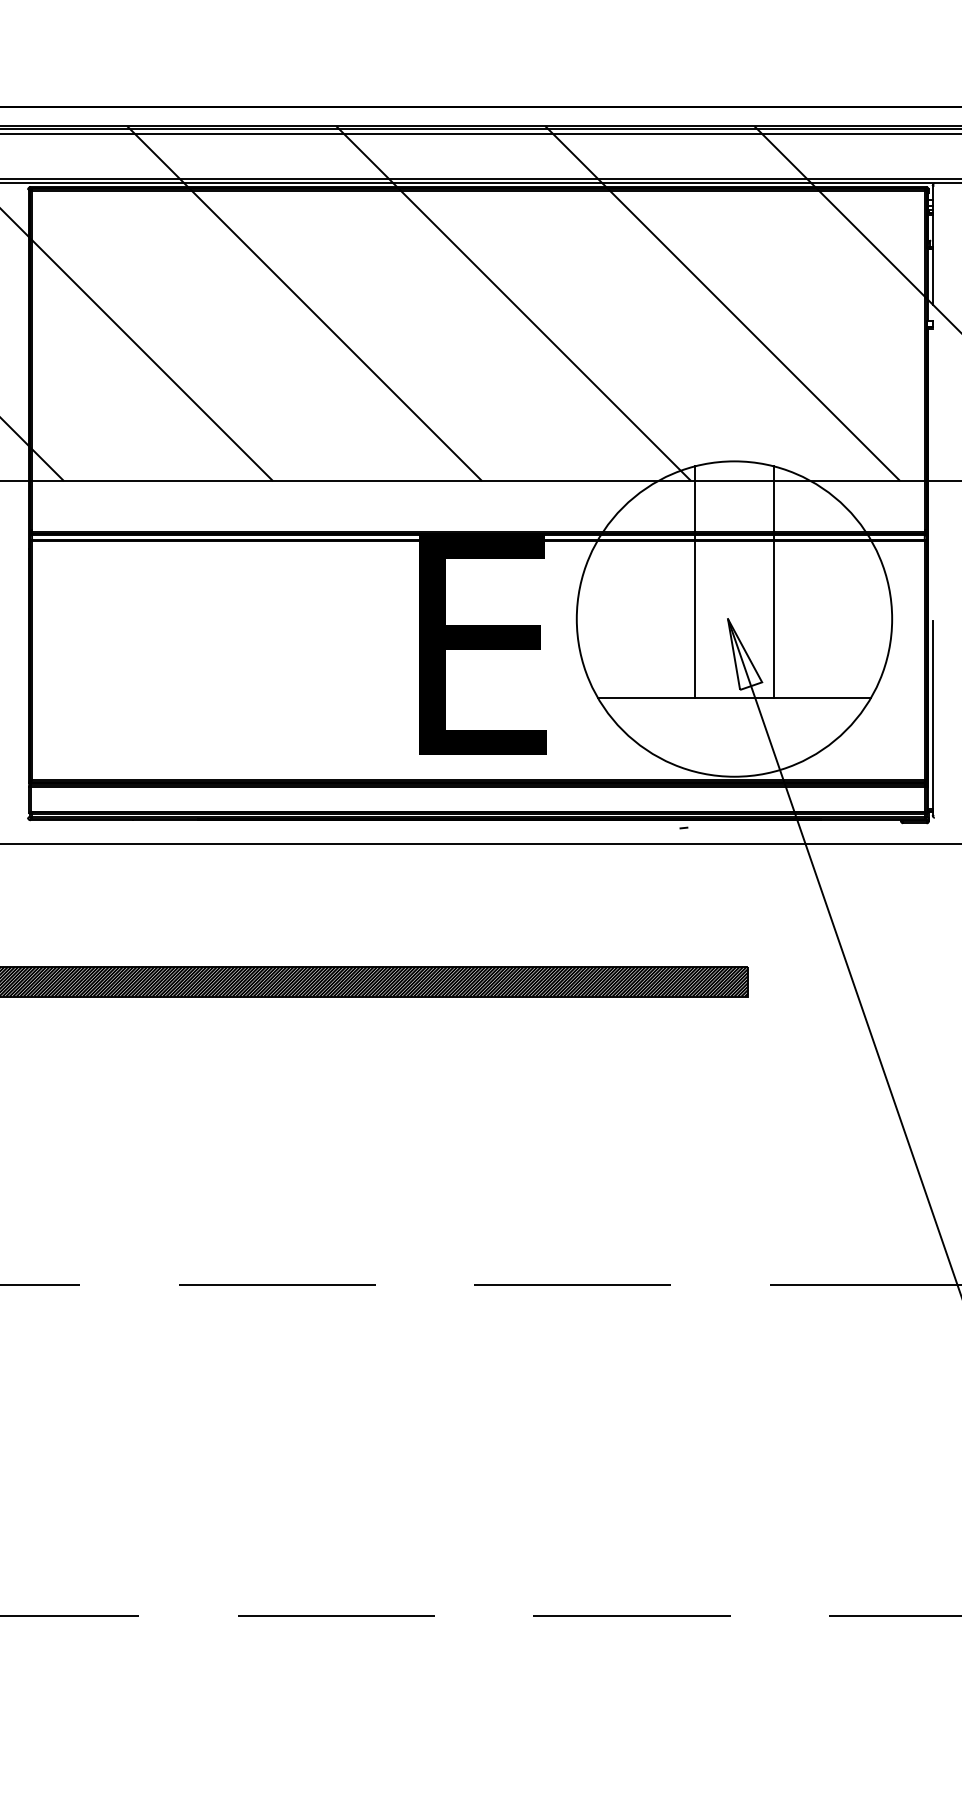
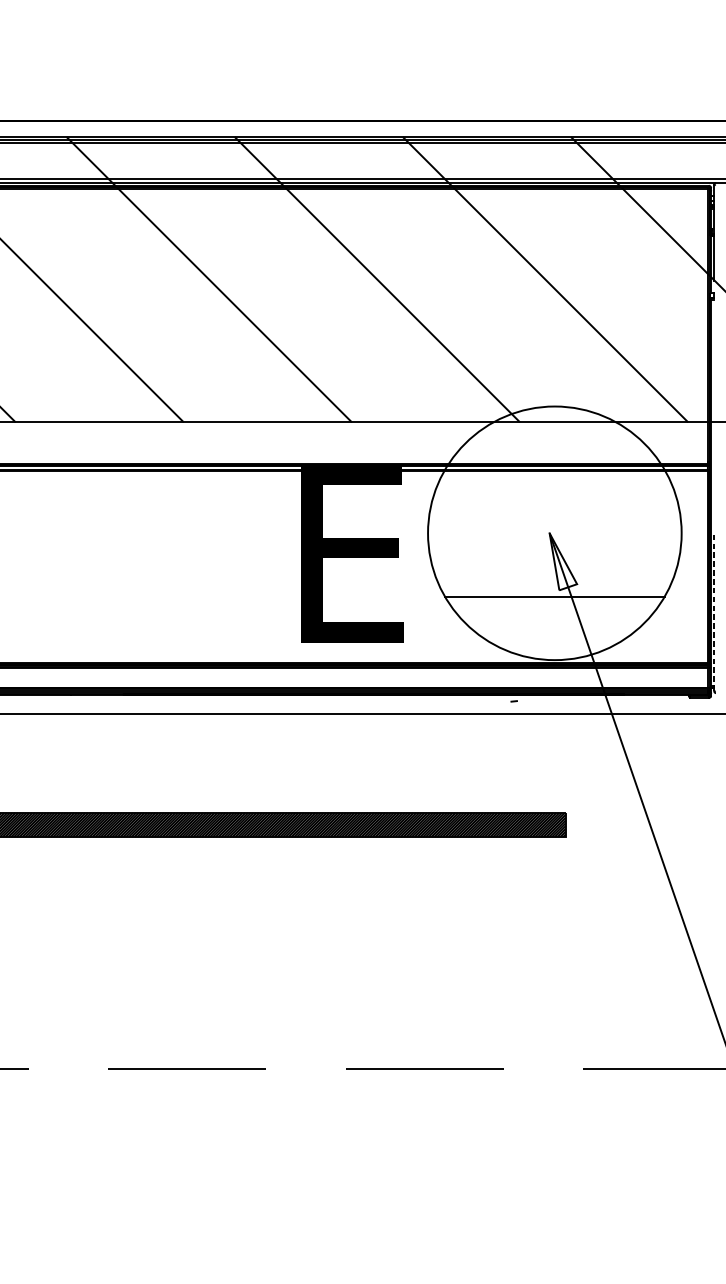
line: (695, 581) -> (523, 503), removed
line: (773, 581) -> (586, 503), removed
line: (932, 718) -> (714, 613), solid -> dashed

